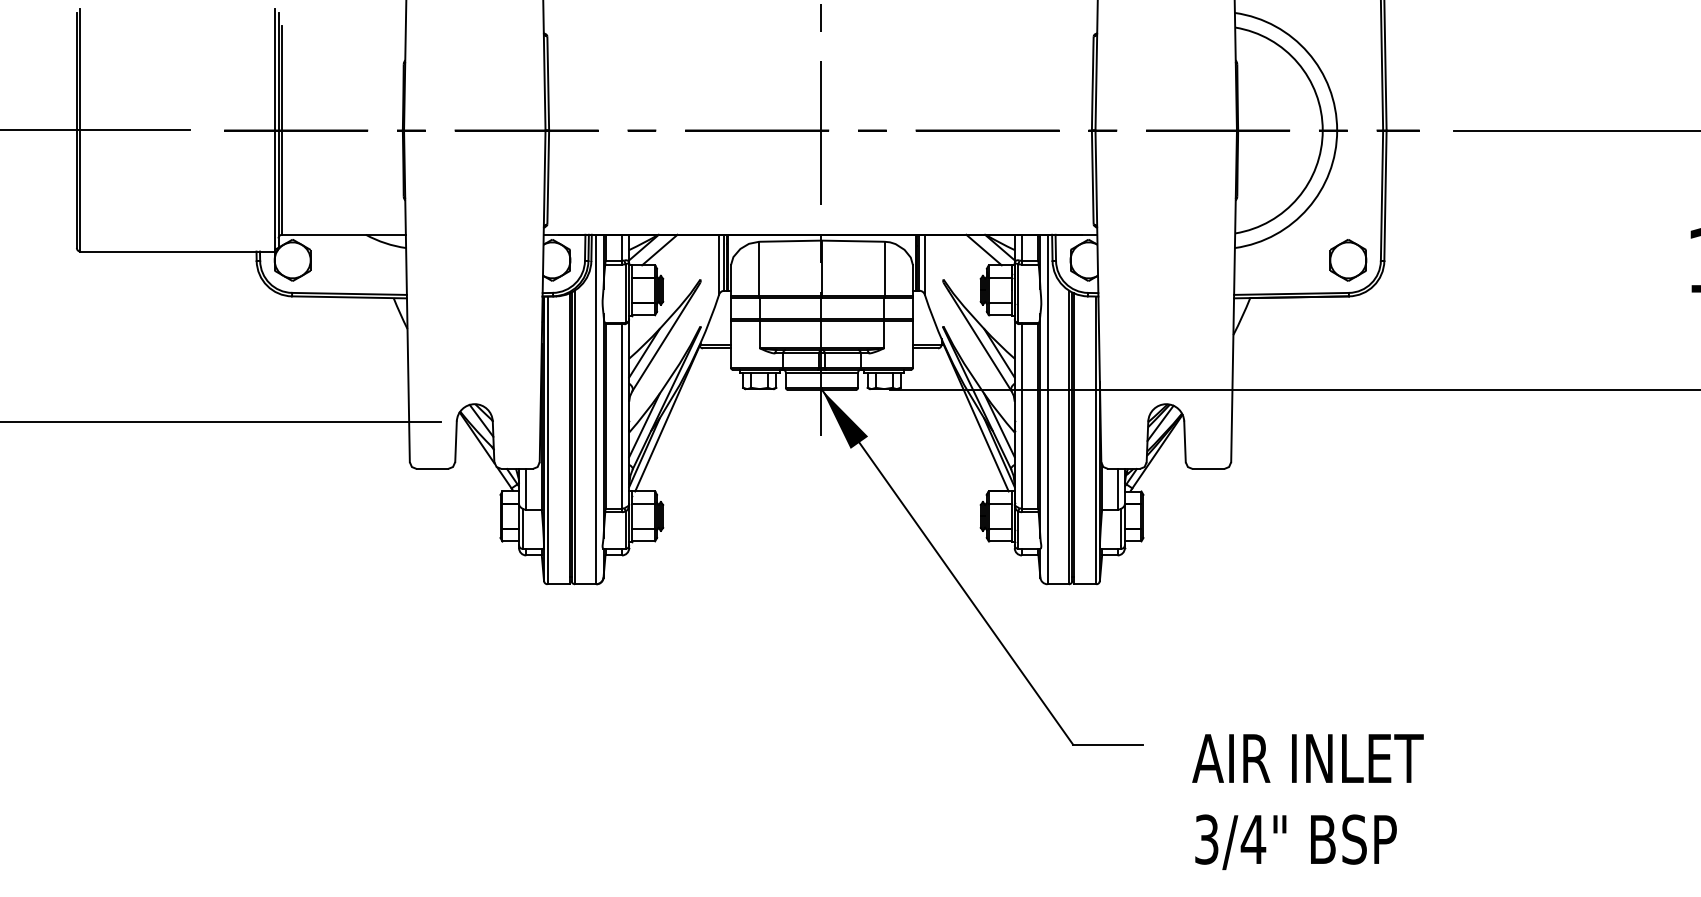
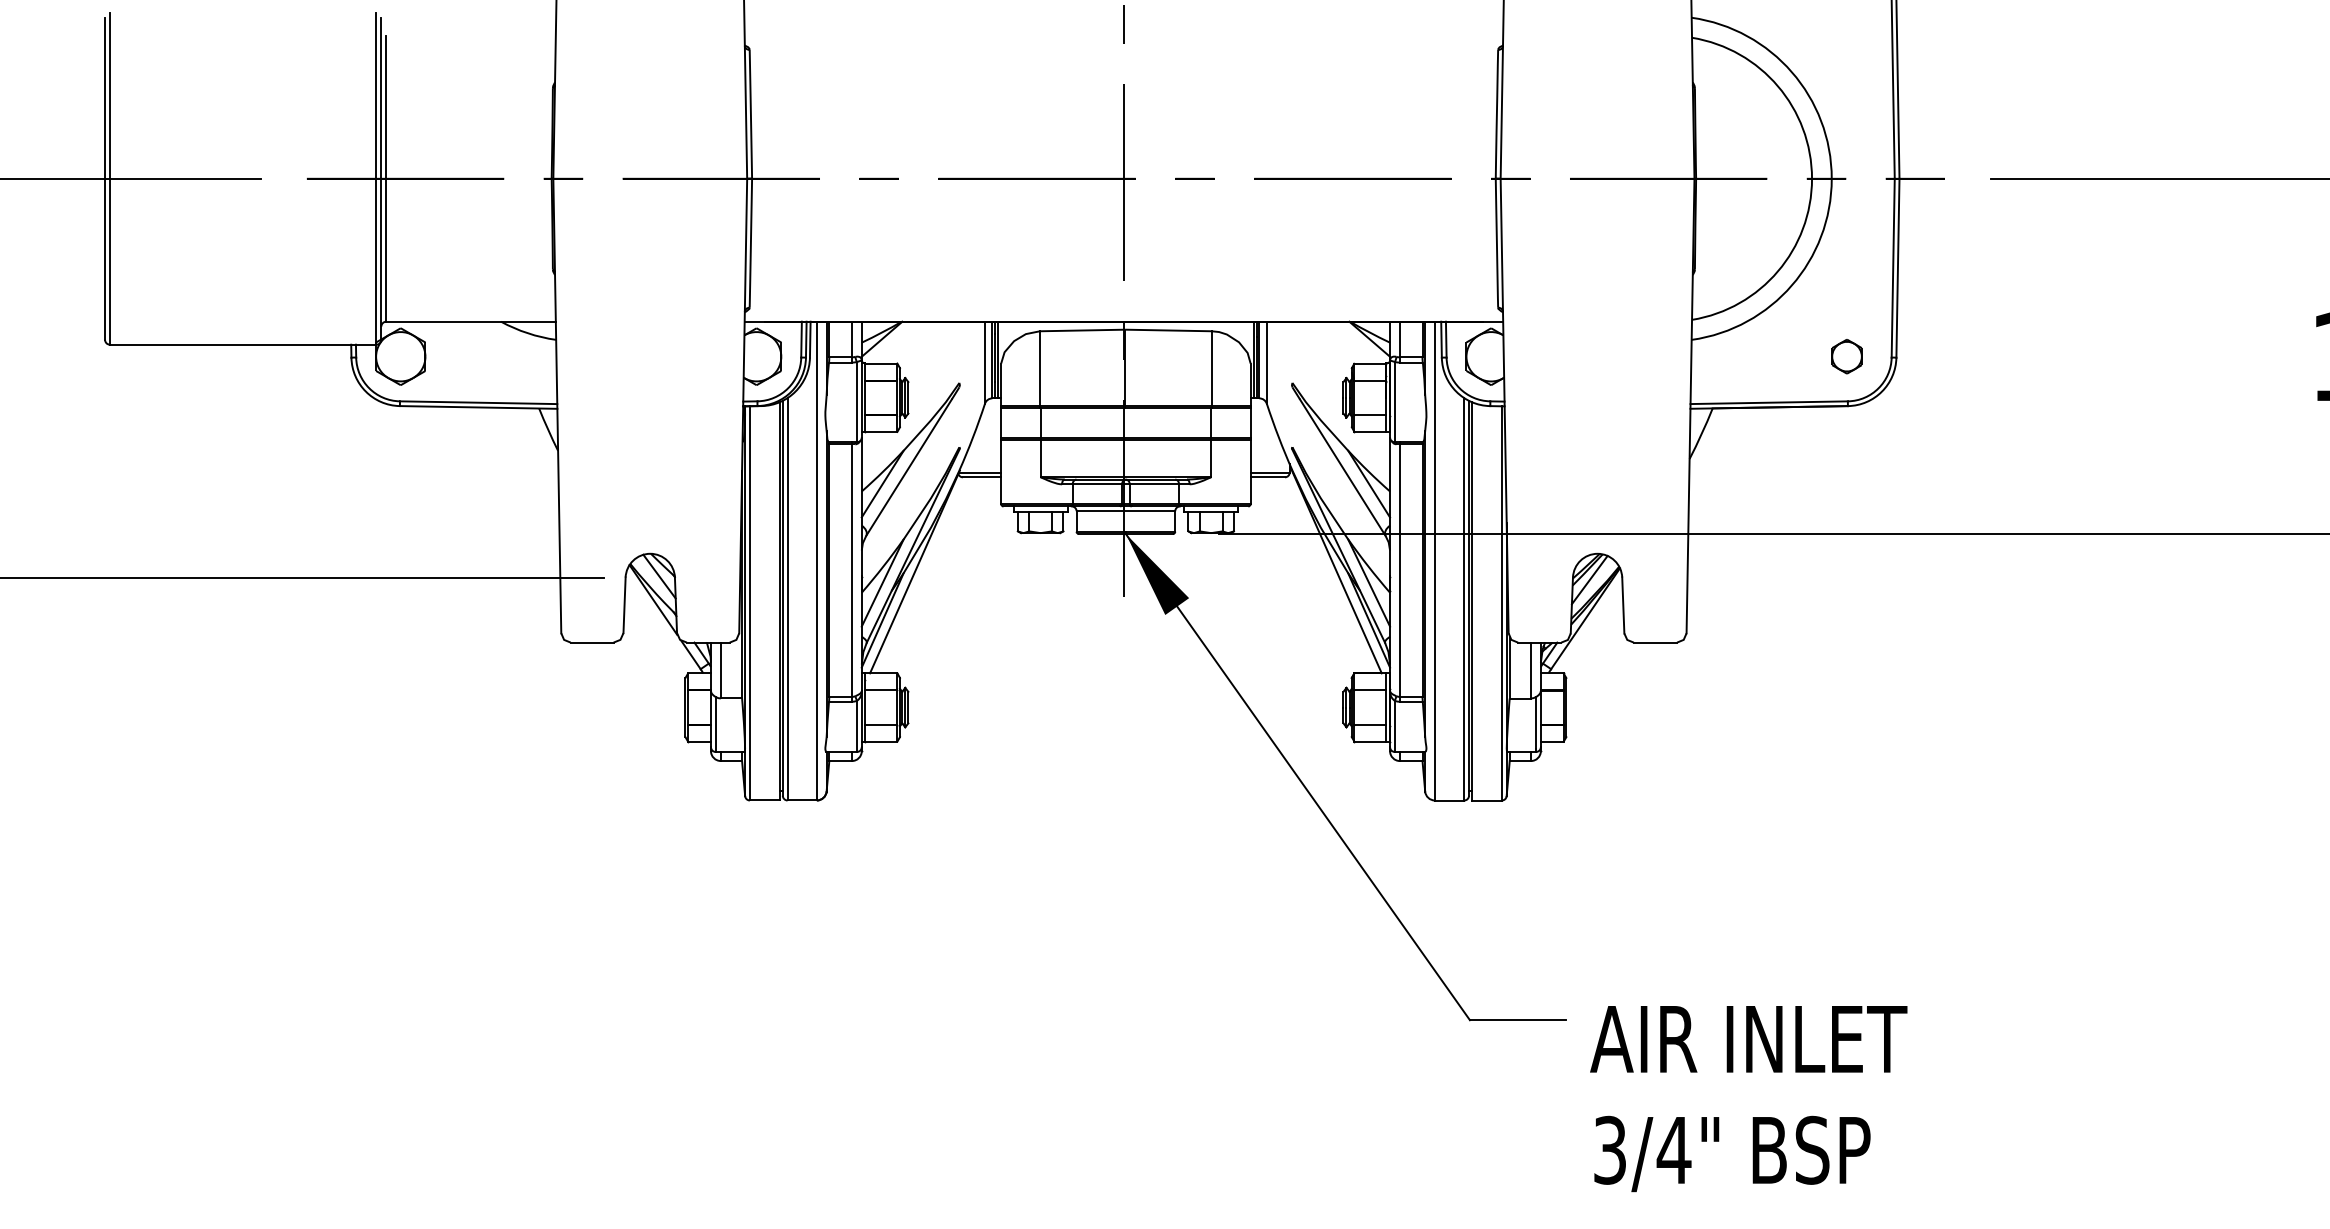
line: (659, 249) -> (903, 342), removed
line: (983, 249) -> (1347, 342), removed
part: (1347, 260) -> (1846, 356), size x0.6
text: (1307, 802) -> (1748, 1099), moved

